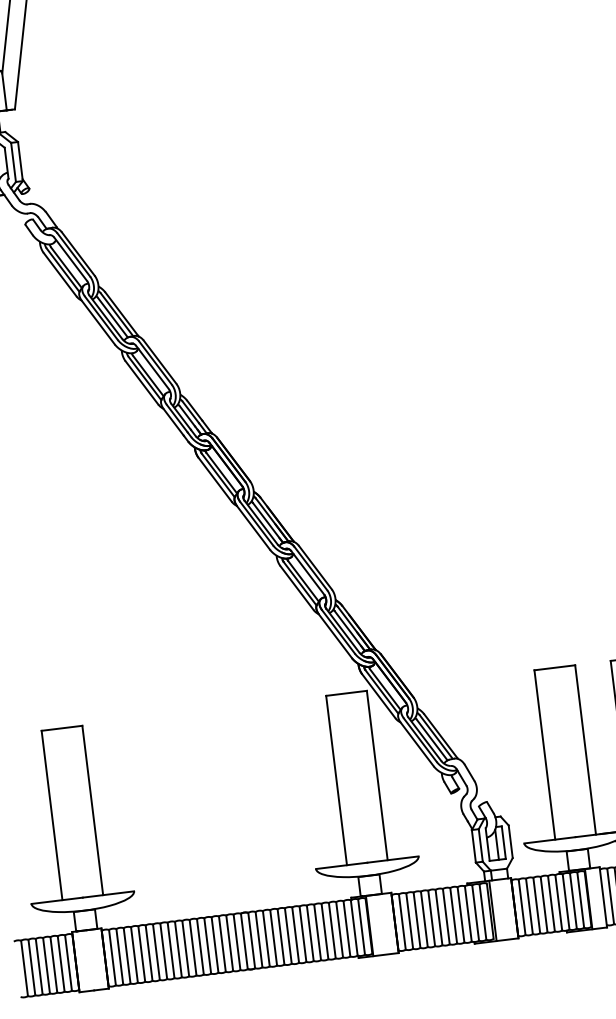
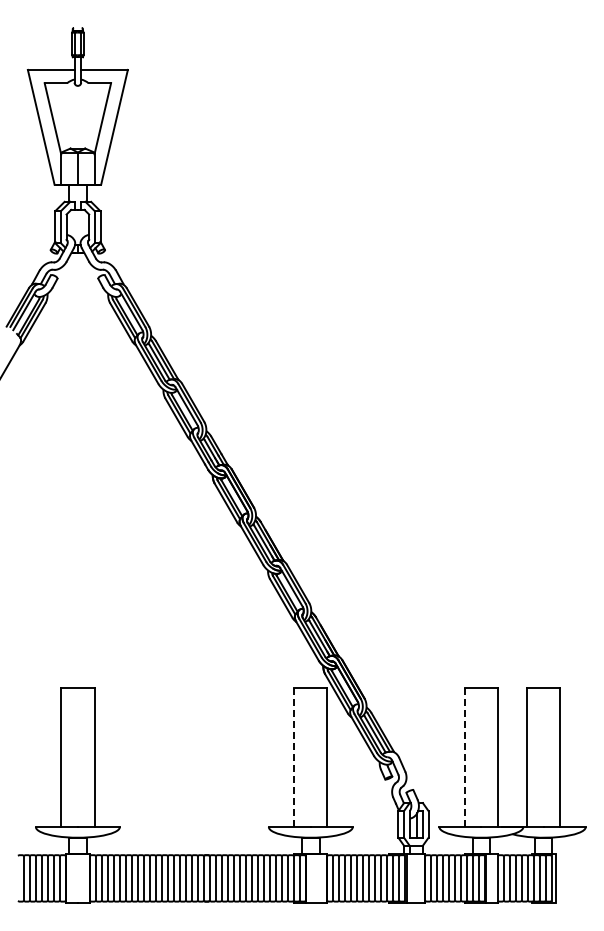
line: (544, 754) -> (464, 757), solid -> dashed
line: (336, 780) -> (294, 757), solid -> dashed

